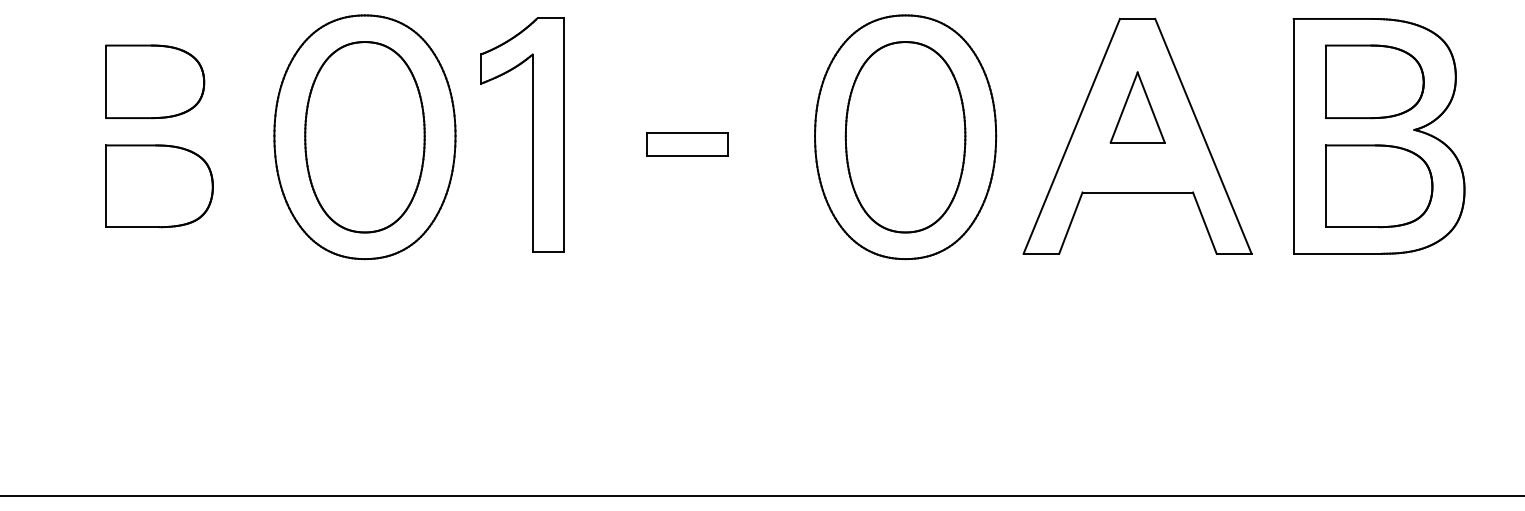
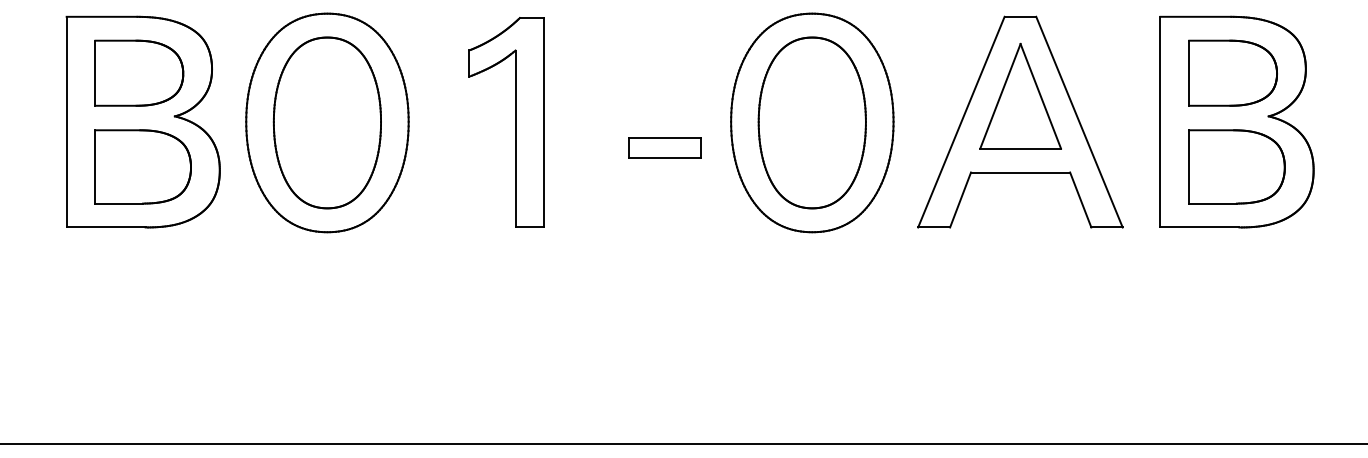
part: (1137, 107) -> (1020, 96), size x1.67
part: (532, 134) -> (515, 122), moved
part: (159, 136) -> (143, 122), added
part: (687, 144) -> (665, 148), moved

